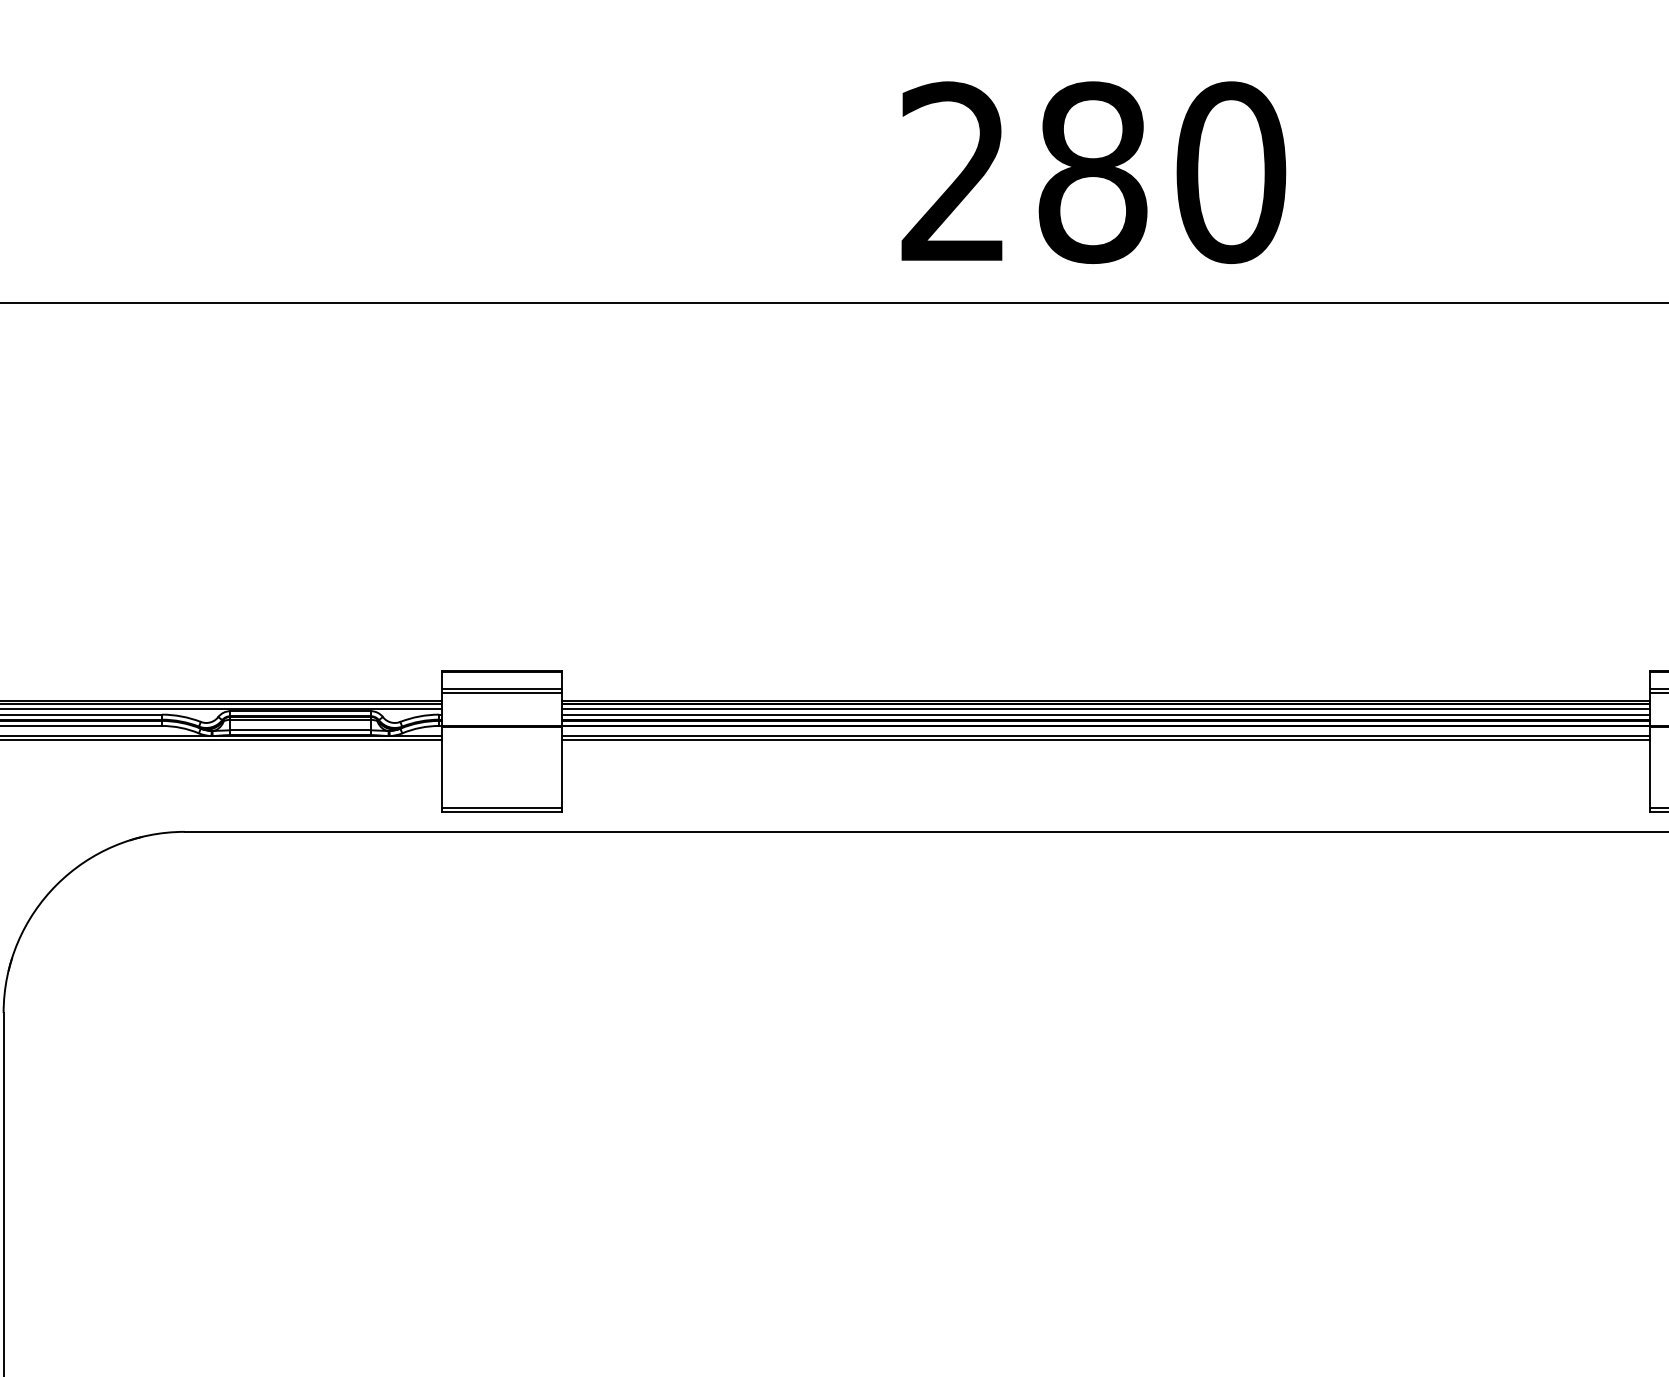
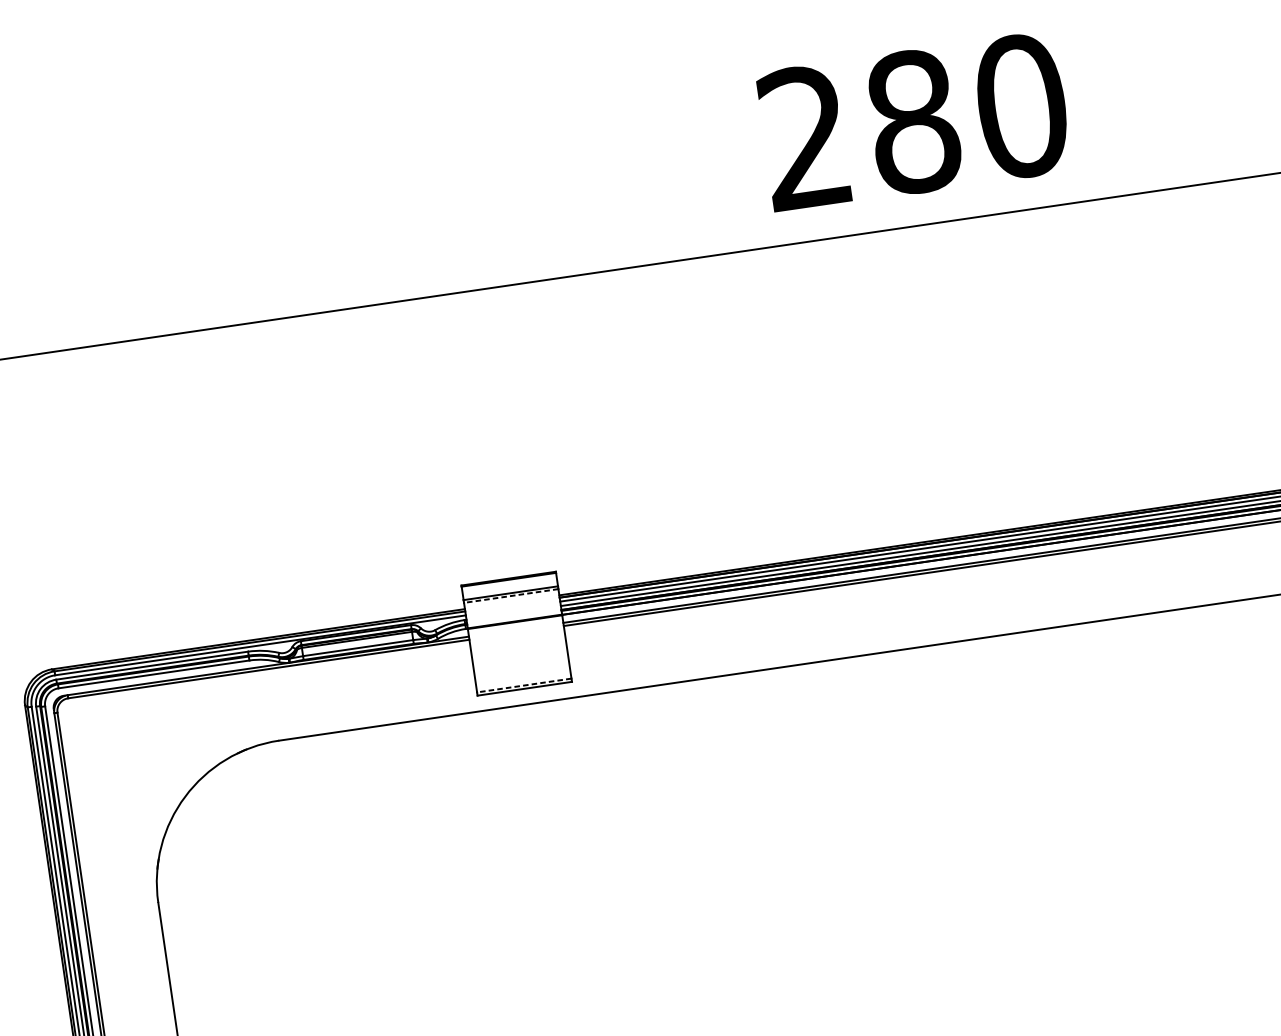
line: (501, 693) -> (510, 596), solid -> dashed
line: (501, 807) -> (523, 685), solid -> dashed

